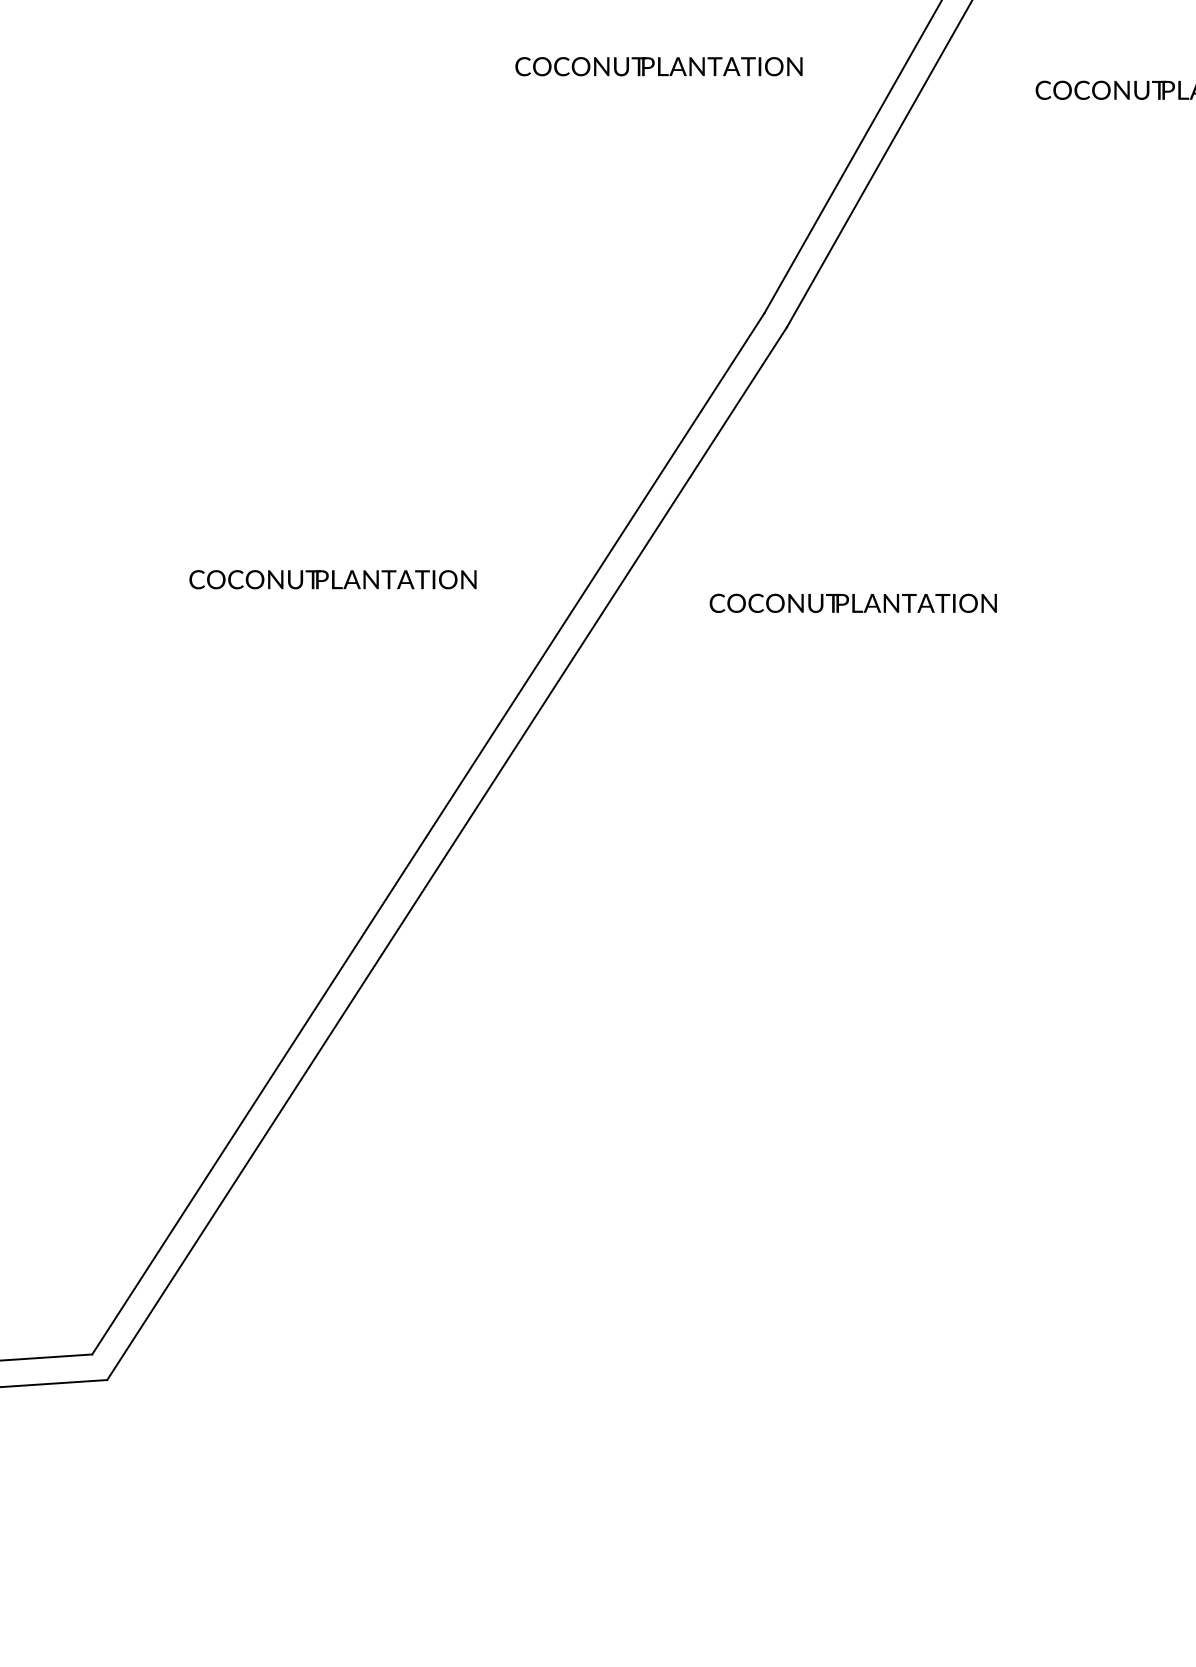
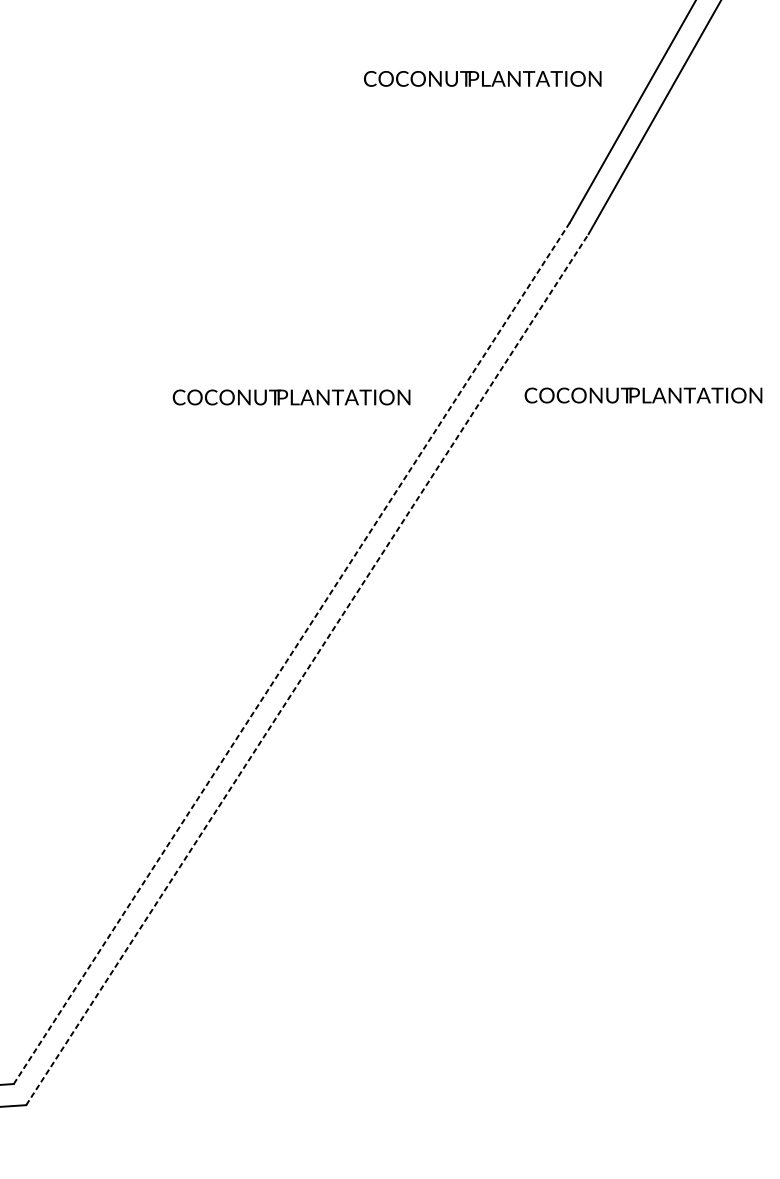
text: (658, 66) -> (482, 78), moved
text: (332, 579) -> (291, 397), moved
text: (852, 602) -> (642, 394), moved
line: (428, 834) -> (292, 653), solid -> dashed
line: (447, 853) -> (307, 669), solid -> dashed

